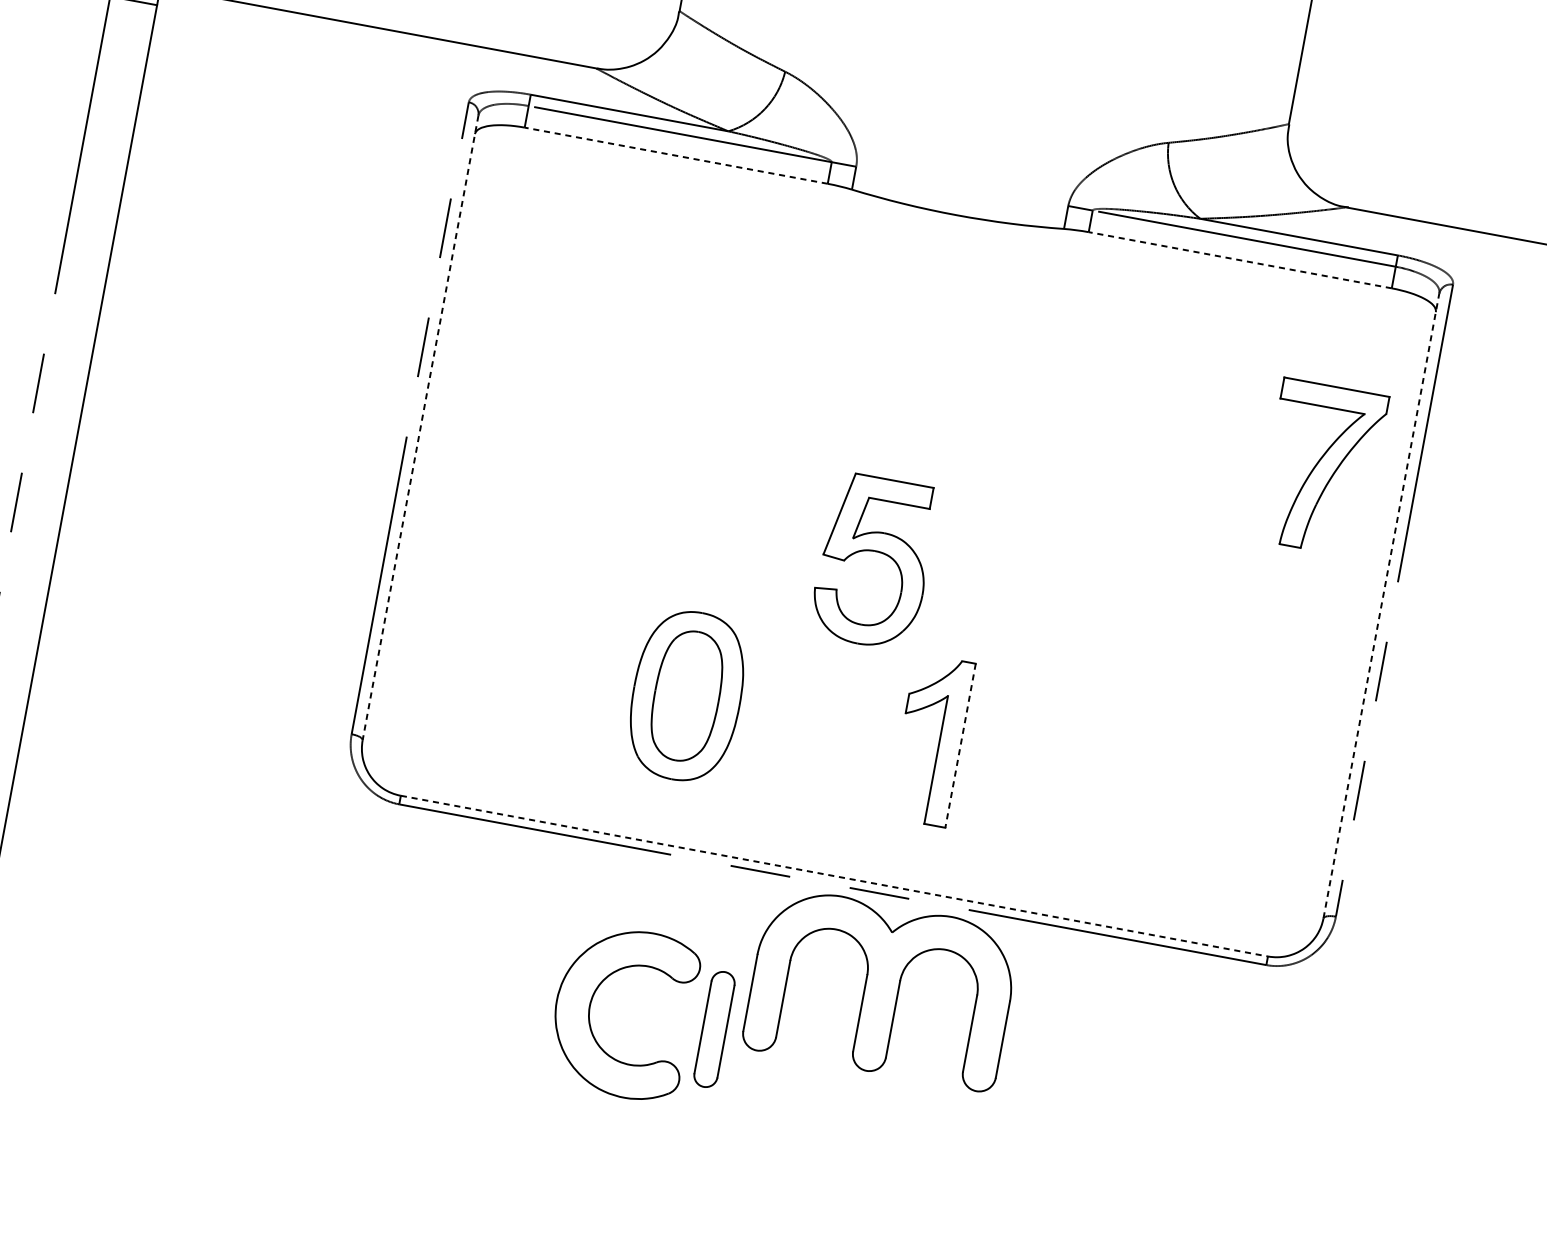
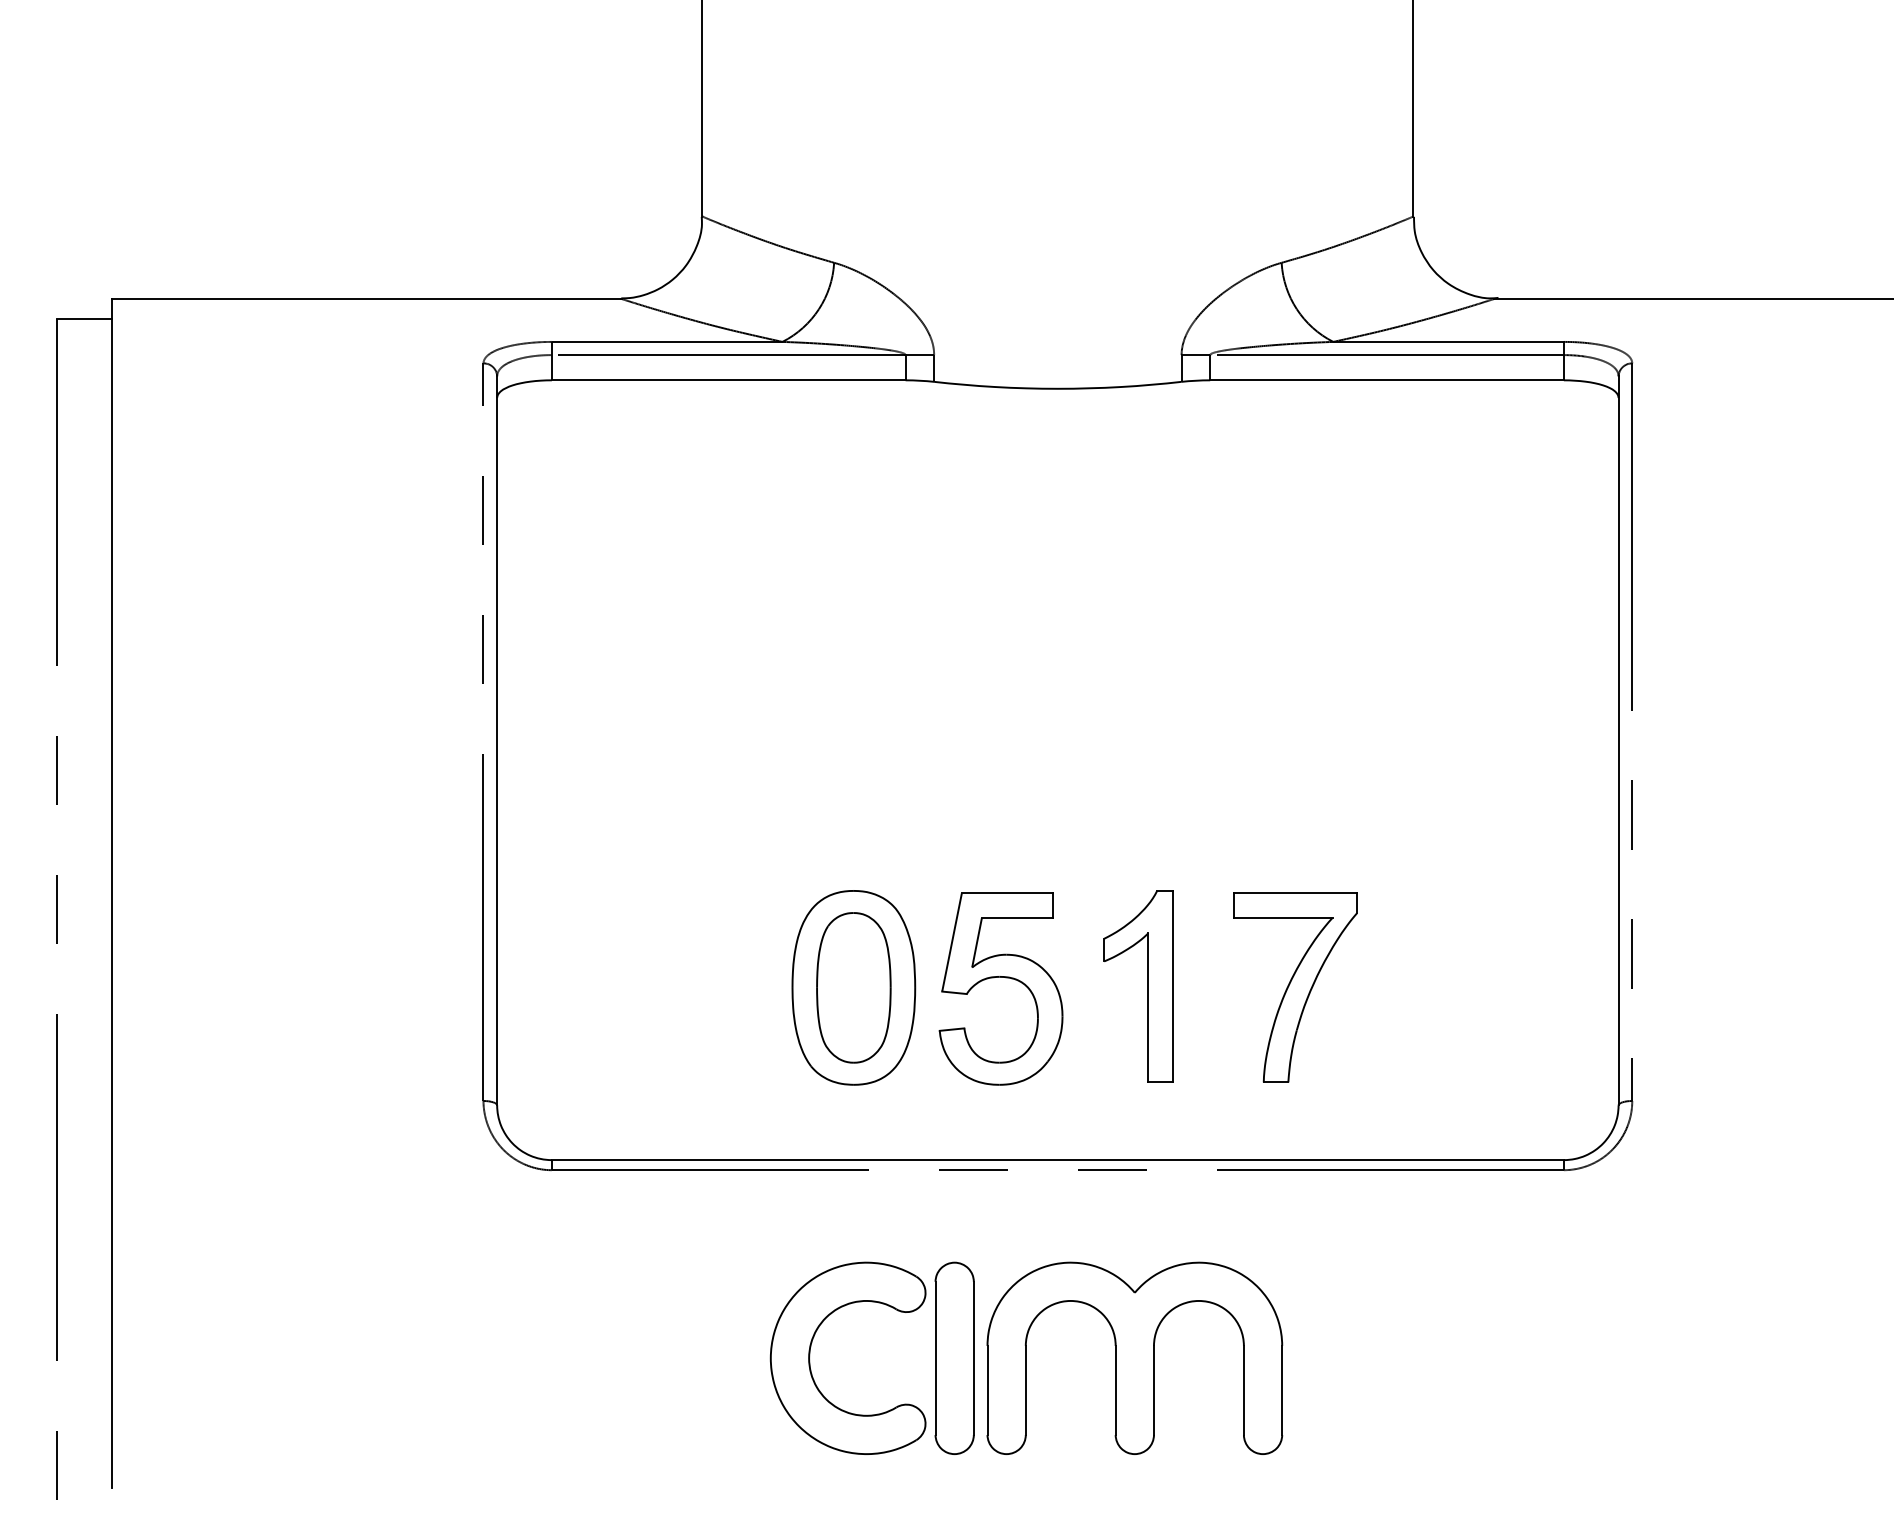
line: (676, 155) -> (728, 380), dashed -> solid
line: (1240, 260) -> (1387, 380), dashed -> solid
line: (420, 427) -> (497, 740), dashed -> solid
part: (1321, 467) -> (1295, 987), moved
part: (875, 551) -> (1000, 977), moved
line: (1381, 605) -> (1618, 740), dashed -> solid
line: (960, 745) -> (1172, 986), dashed -> solid
line: (834, 876) -> (1057, 1160), dashed -> solid
part: (881, 988) -> (1134, 1357), moved
part: (714, 1028) -> (954, 1357), size x1.43

